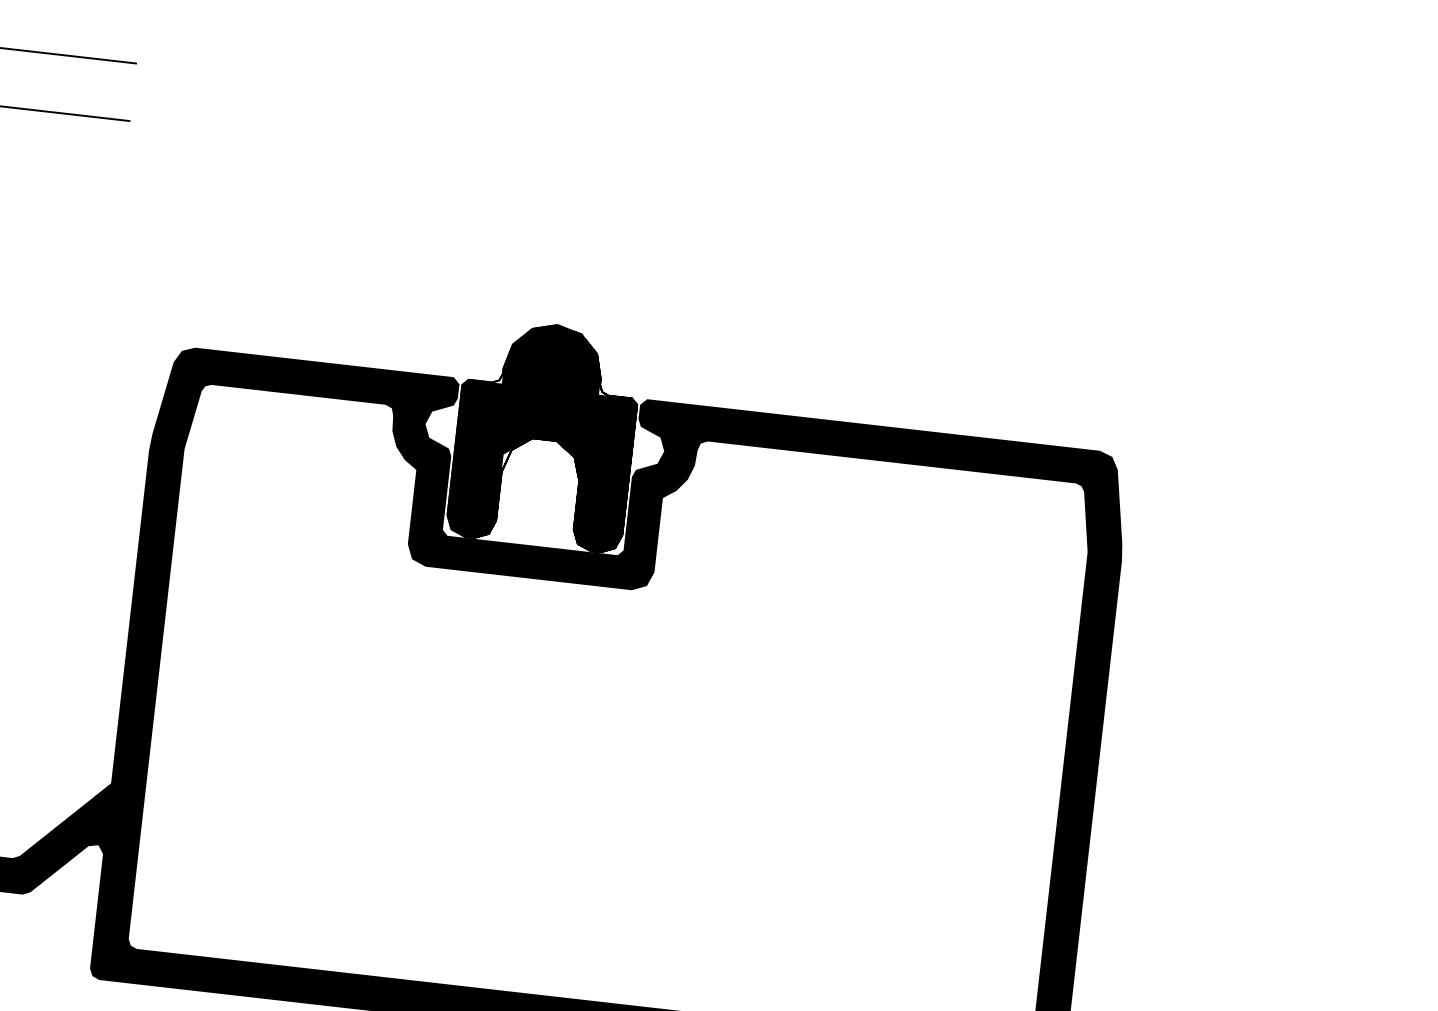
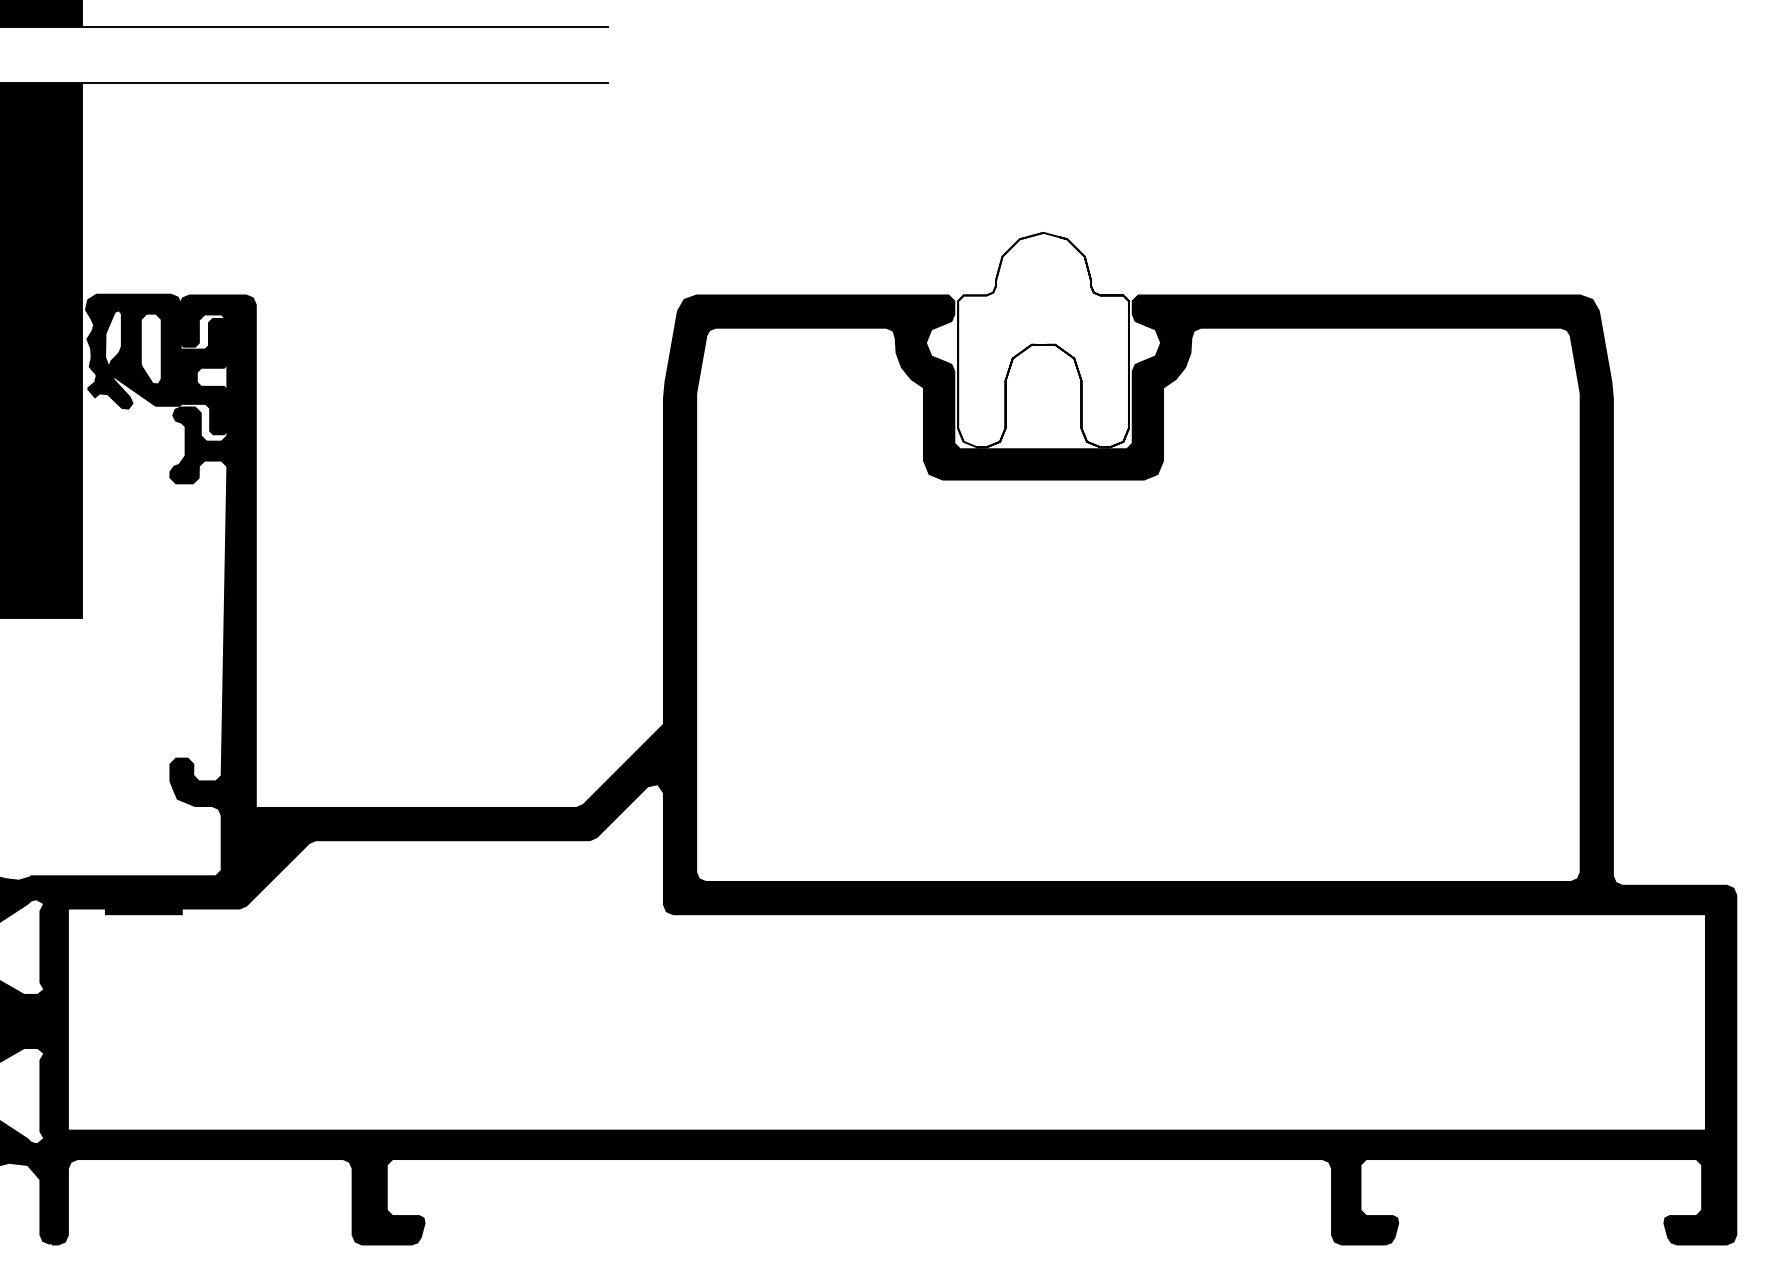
fill: (545, 434) -> (1043, 339), removed

